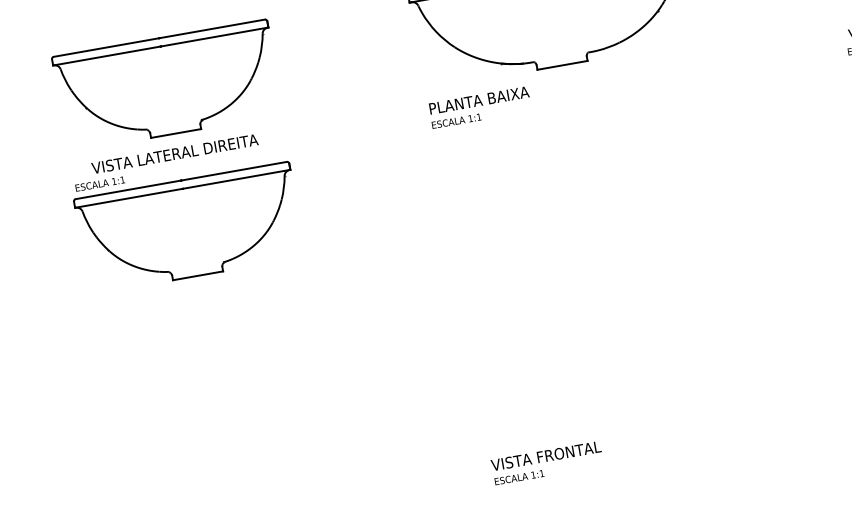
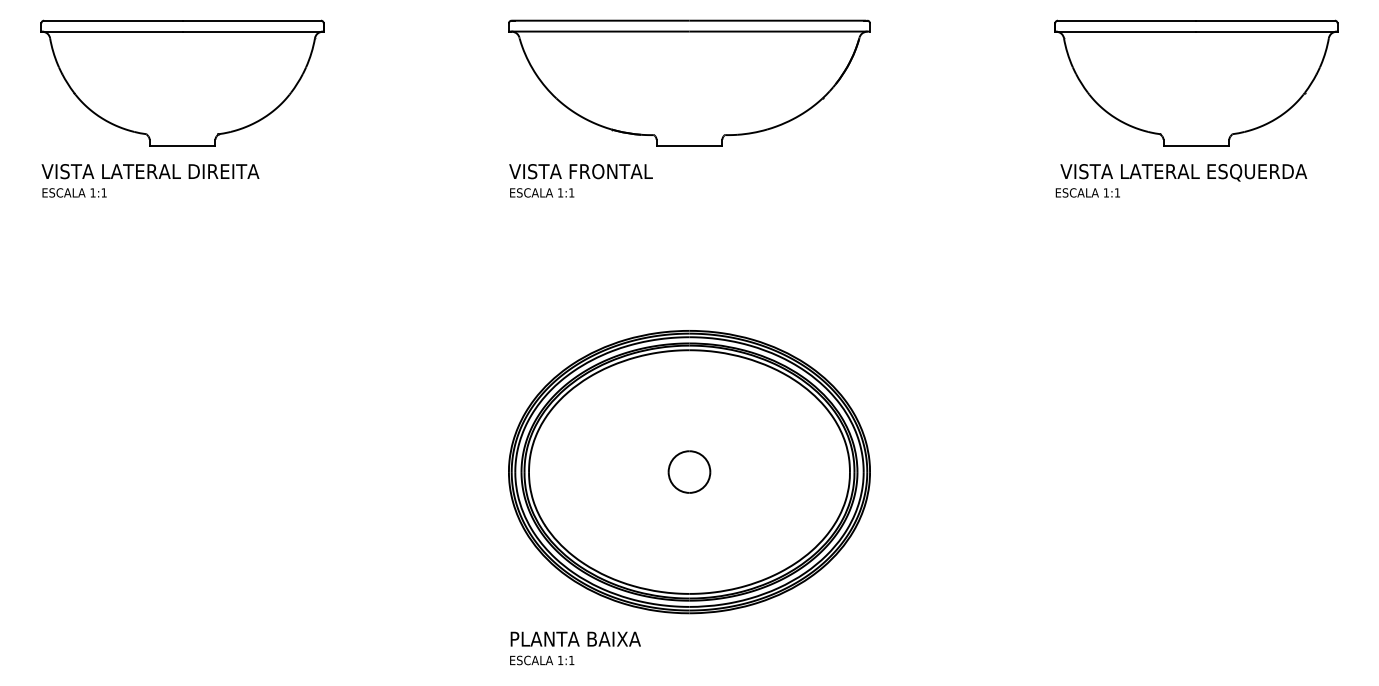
text: (482, 99) -> (580, 171), PLANTA BAIXA -> VISTA FRONTAL
text: (174, 153) -> (150, 171), moved
part: (189, 227) -> (178, 268), removed
part: (606, 314) -> (689, 472), added
text: (545, 455) -> (580, 638), VISTA FRONTAL -> PLANTA BAIXA

